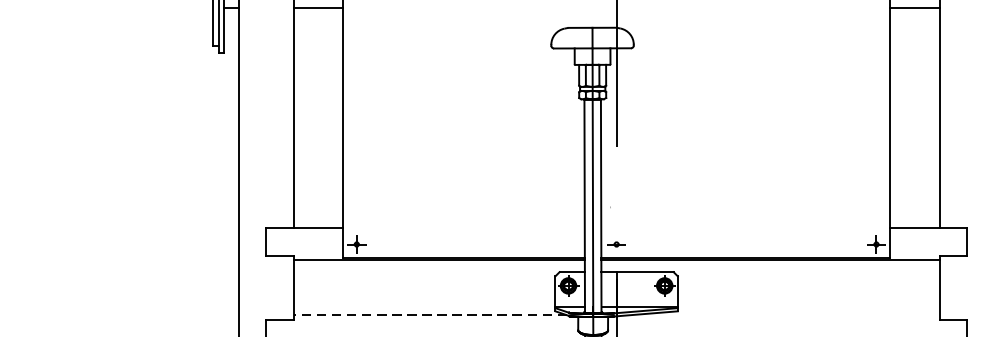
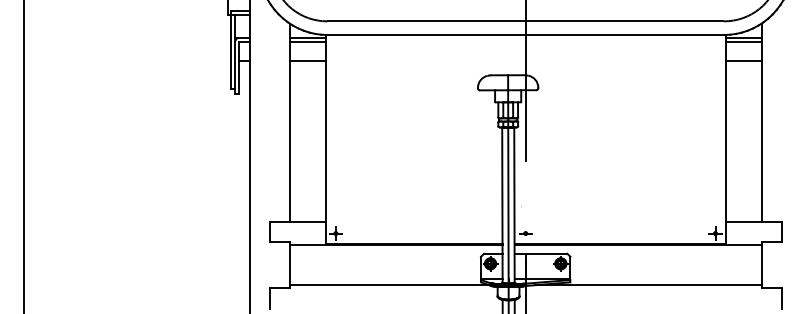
line: (430, 315) -> (389, 285), dashed -> solid
line: (783, 315) -> (647, 285), added

